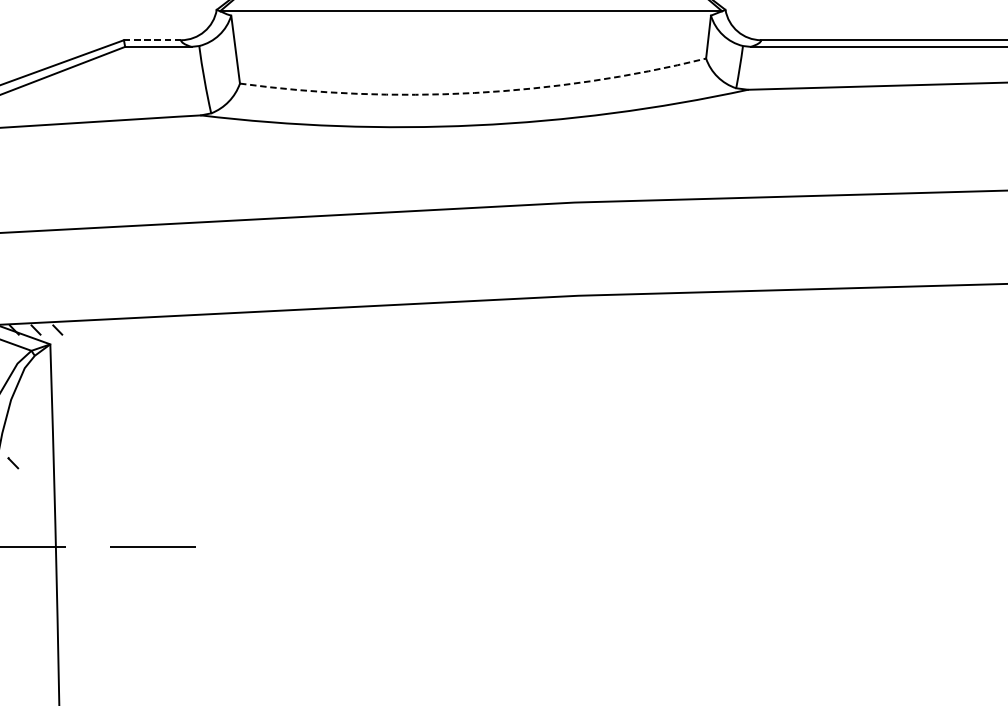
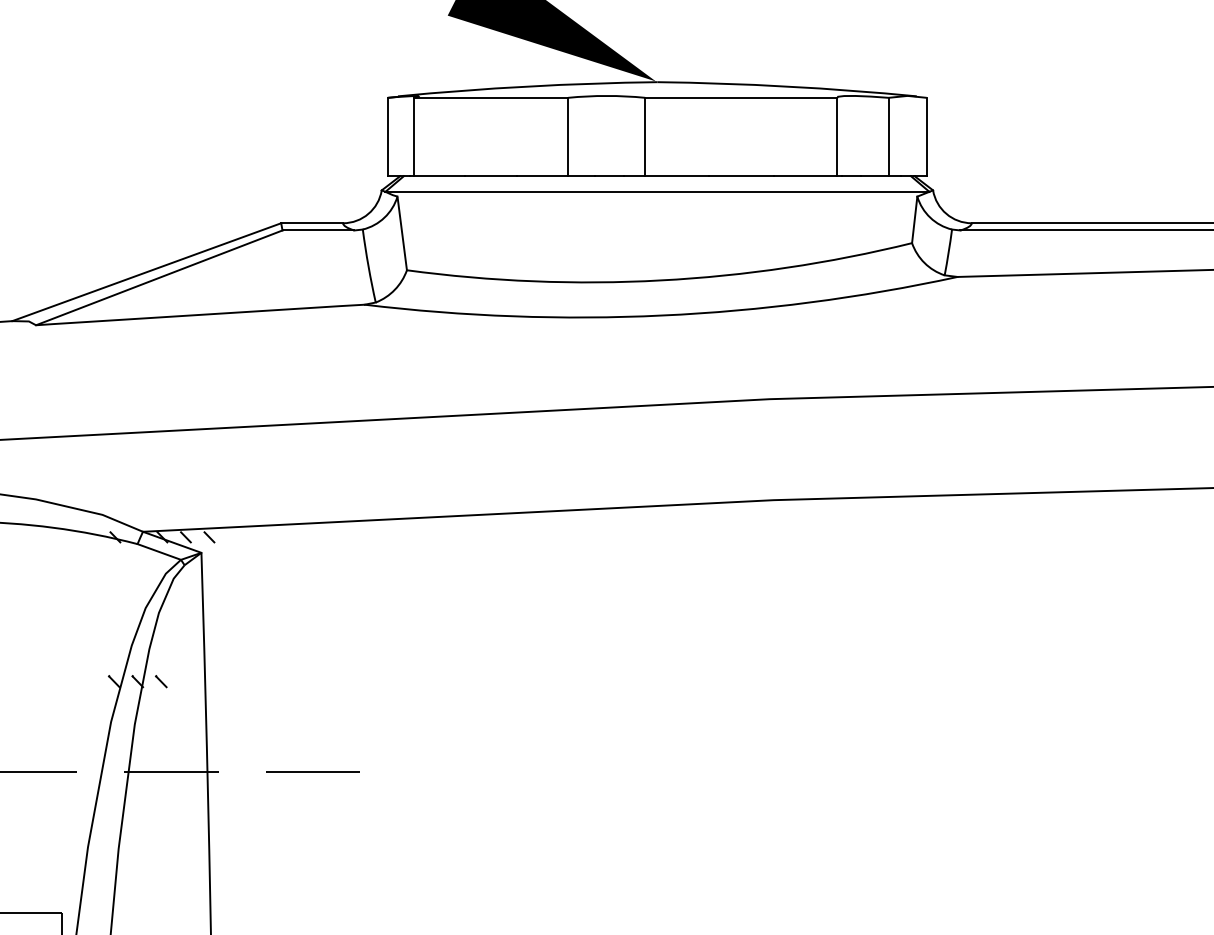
line: (152, 40) -> (312, 223), dashed -> solid
arc: (473, 93) -> (660, 280), dashed -> solid

